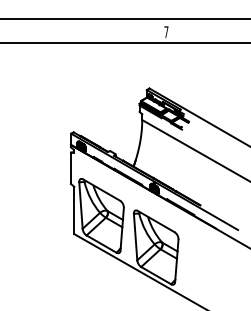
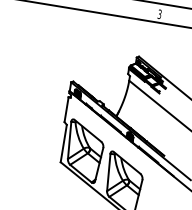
text: (166, 32) -> (159, 14), 7 -> 3

